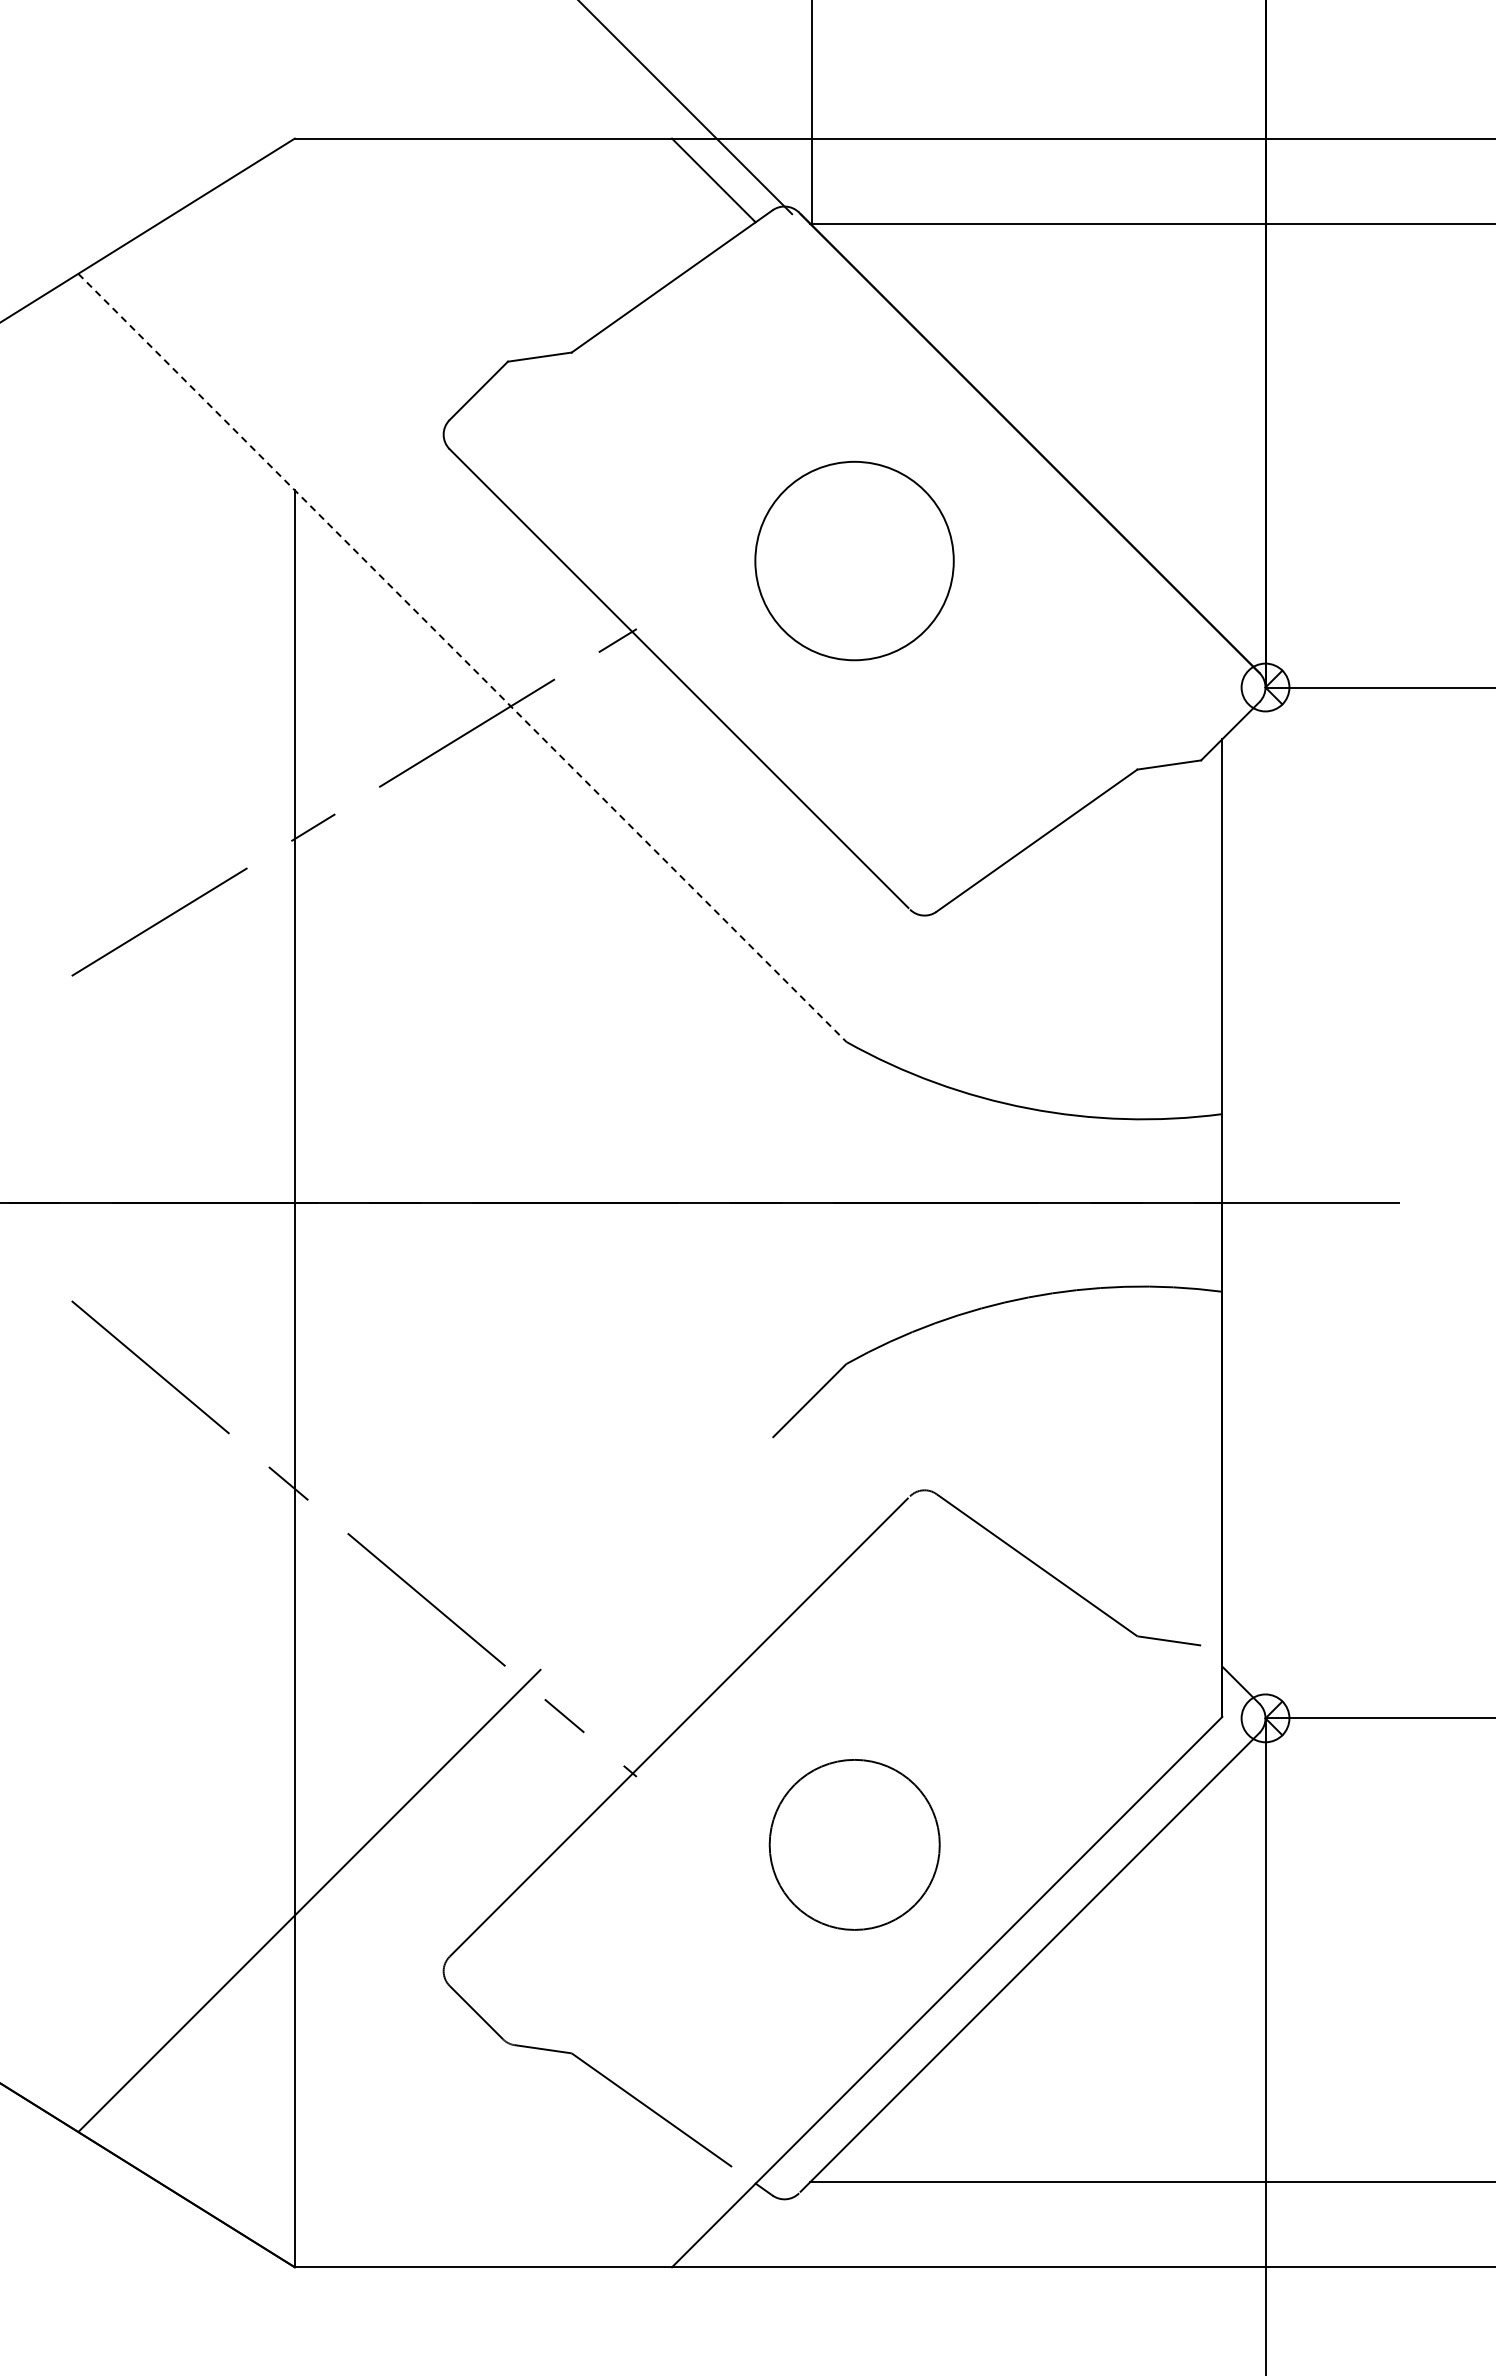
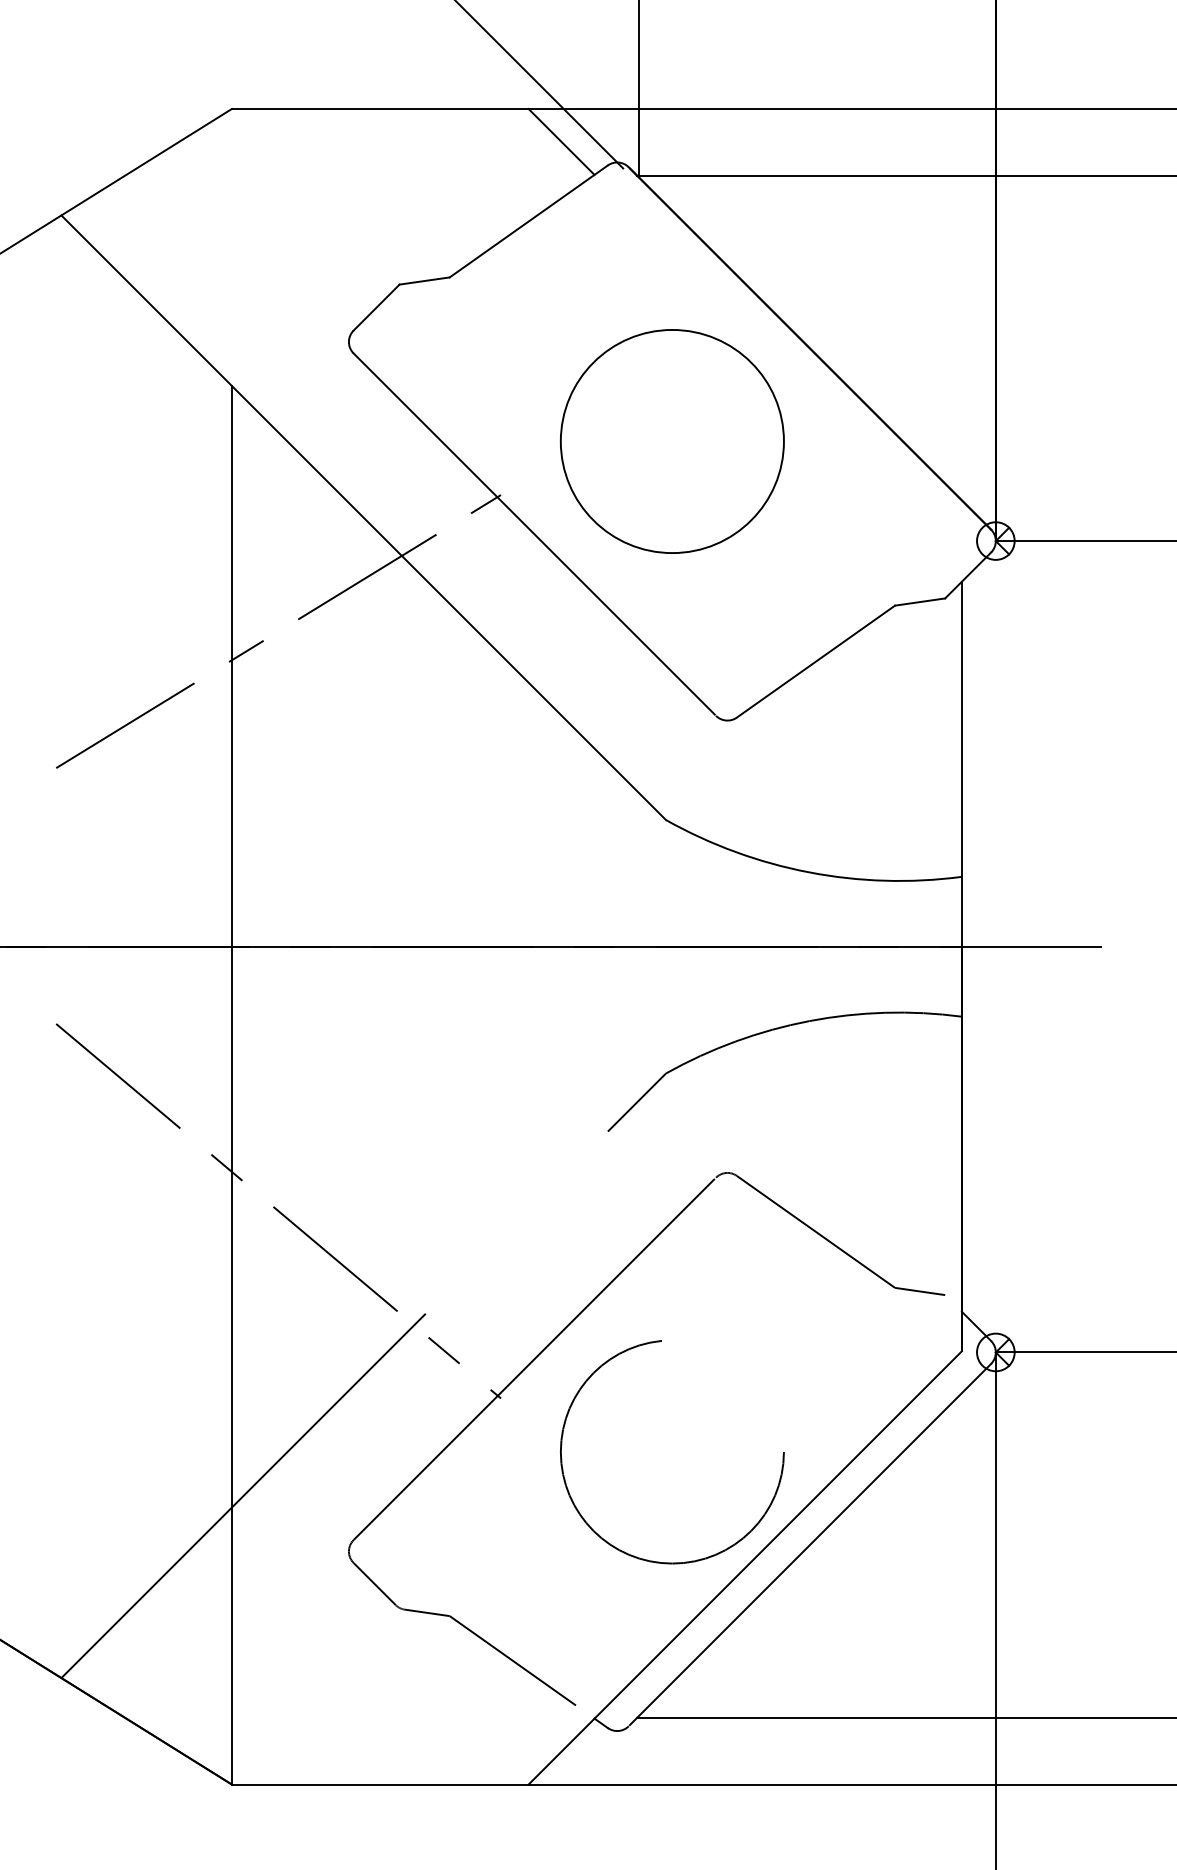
circle: (854, 560) -> (672, 441), size x1.43
line: (462, 658) -> (363, 518), dashed -> solid
circle: (854, 1844) -> (672, 1451), size x1.67

